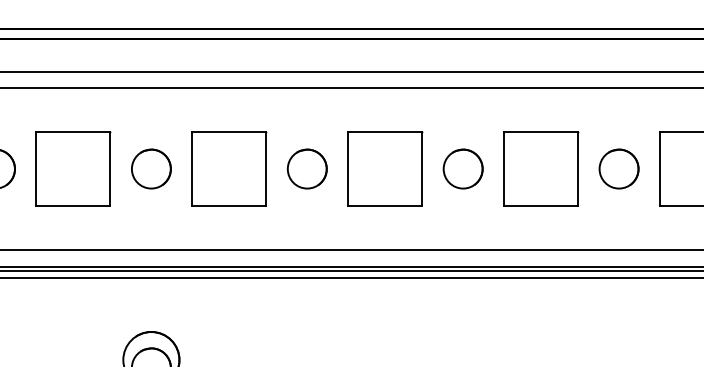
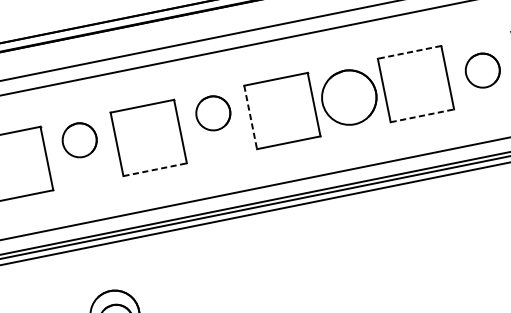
line: (540, 132) -> (409, 52), solid -> dashed
part: (151, 168) -> (79, 139), moved
part: (306, 168) -> (212, 113), moved
part: (462, 168) -> (348, 97), size x1.6
line: (348, 169) -> (250, 117), solid -> dashed
line: (229, 206) -> (155, 170), solid -> dashed
line: (541, 206) -> (422, 116), solid -> dashed

